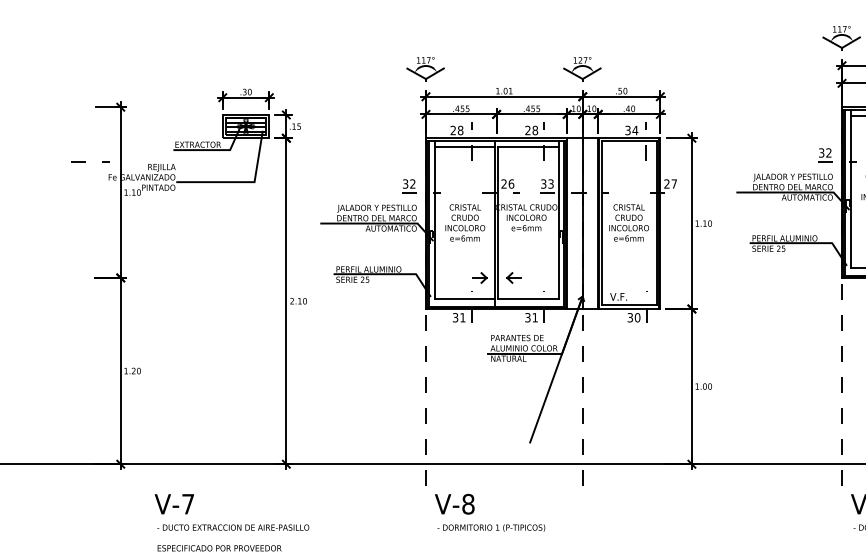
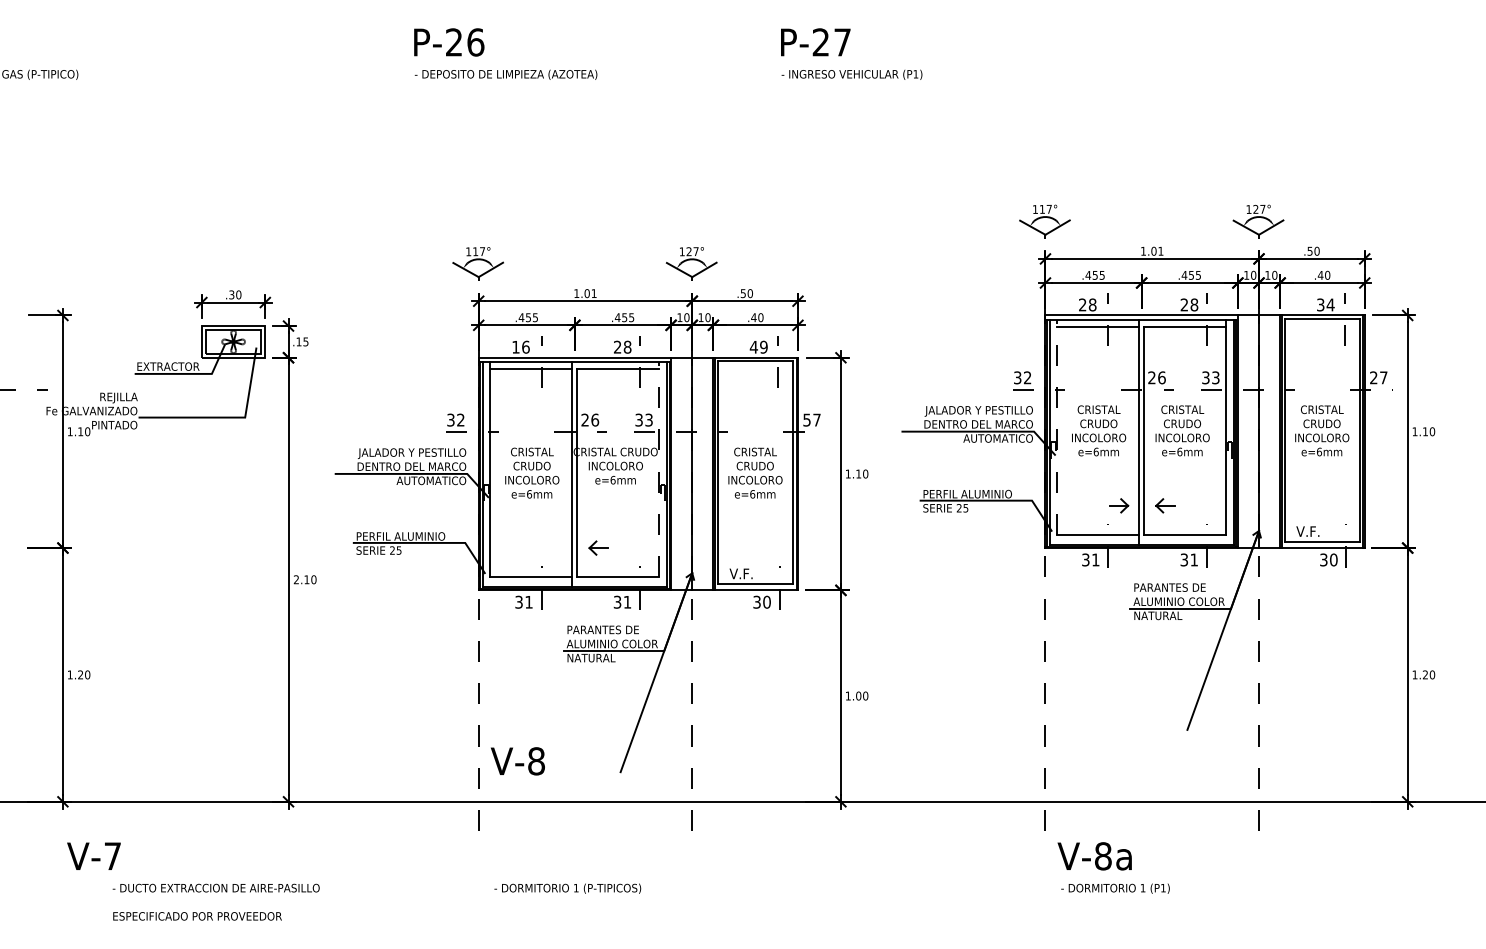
hatch: (245, 124) -> (233, 339), removed
text: (456, 129) -> (520, 346), 28 -> 16
text: (631, 129) -> (758, 346), 34 -> 49
text: (666, 183) -> (806, 419), 27 -> 57
line: (850, 189) -> (1057, 427), solid -> dashed
line: (558, 220) -> (659, 469), solid -> dashed
part: (480, 277) -> (552, 547), removed
text: (174, 503) -> (93, 855), moved
text: (454, 504) -> (517, 761), moved

